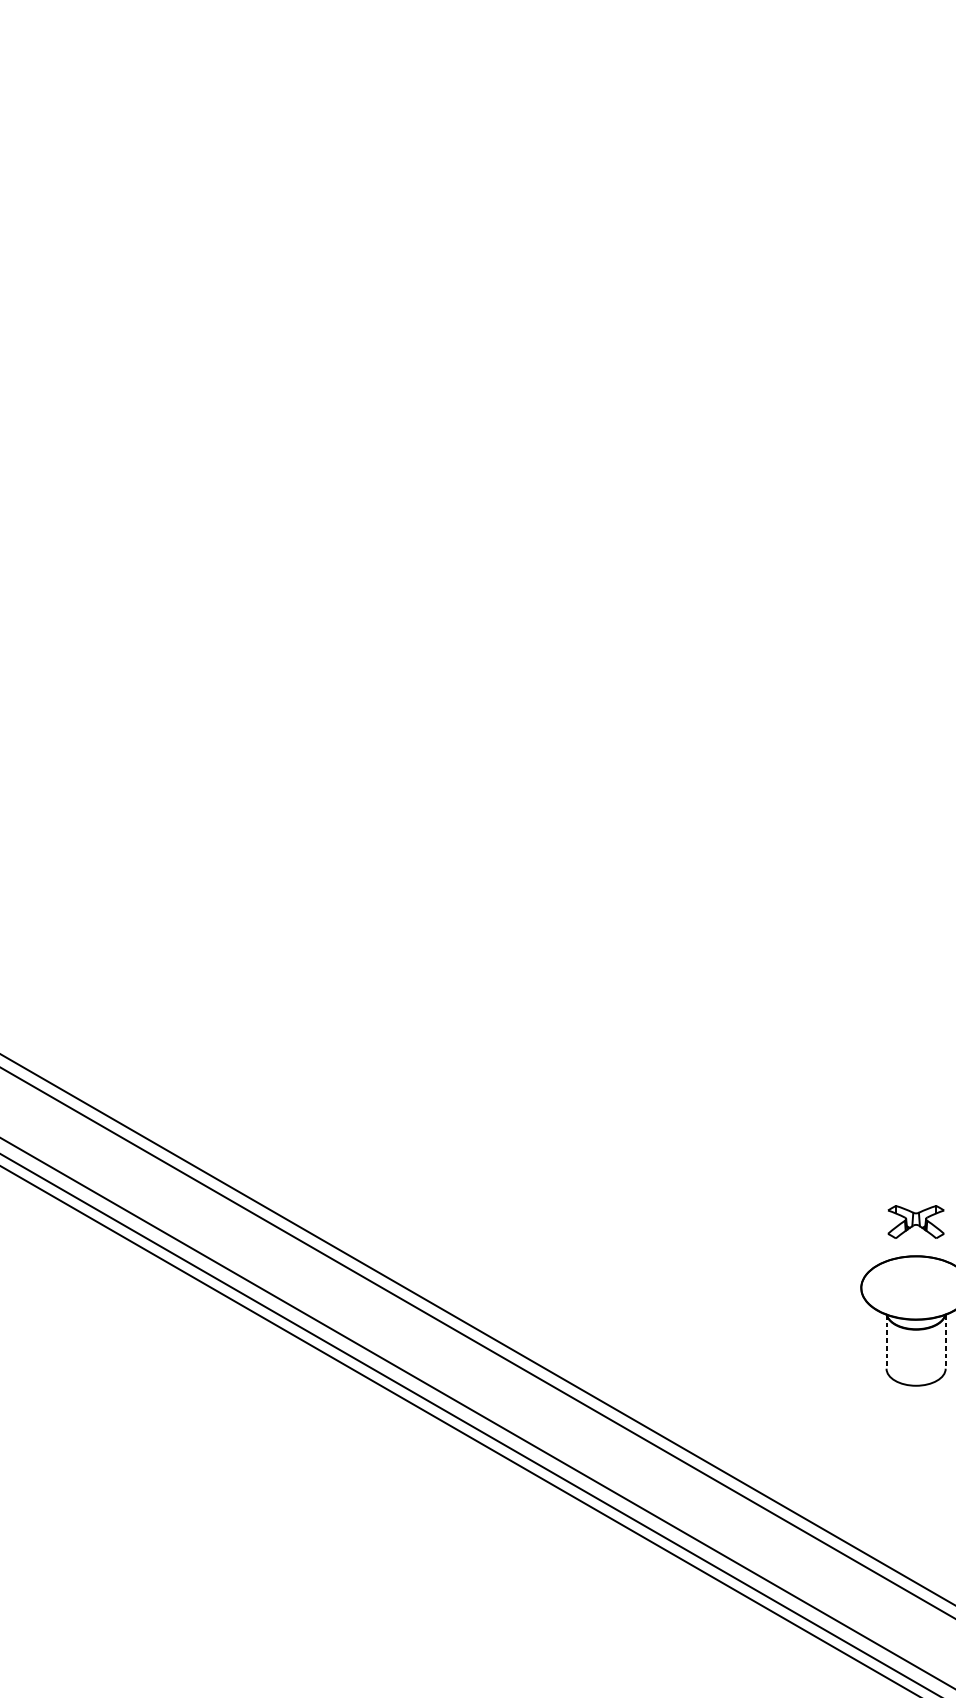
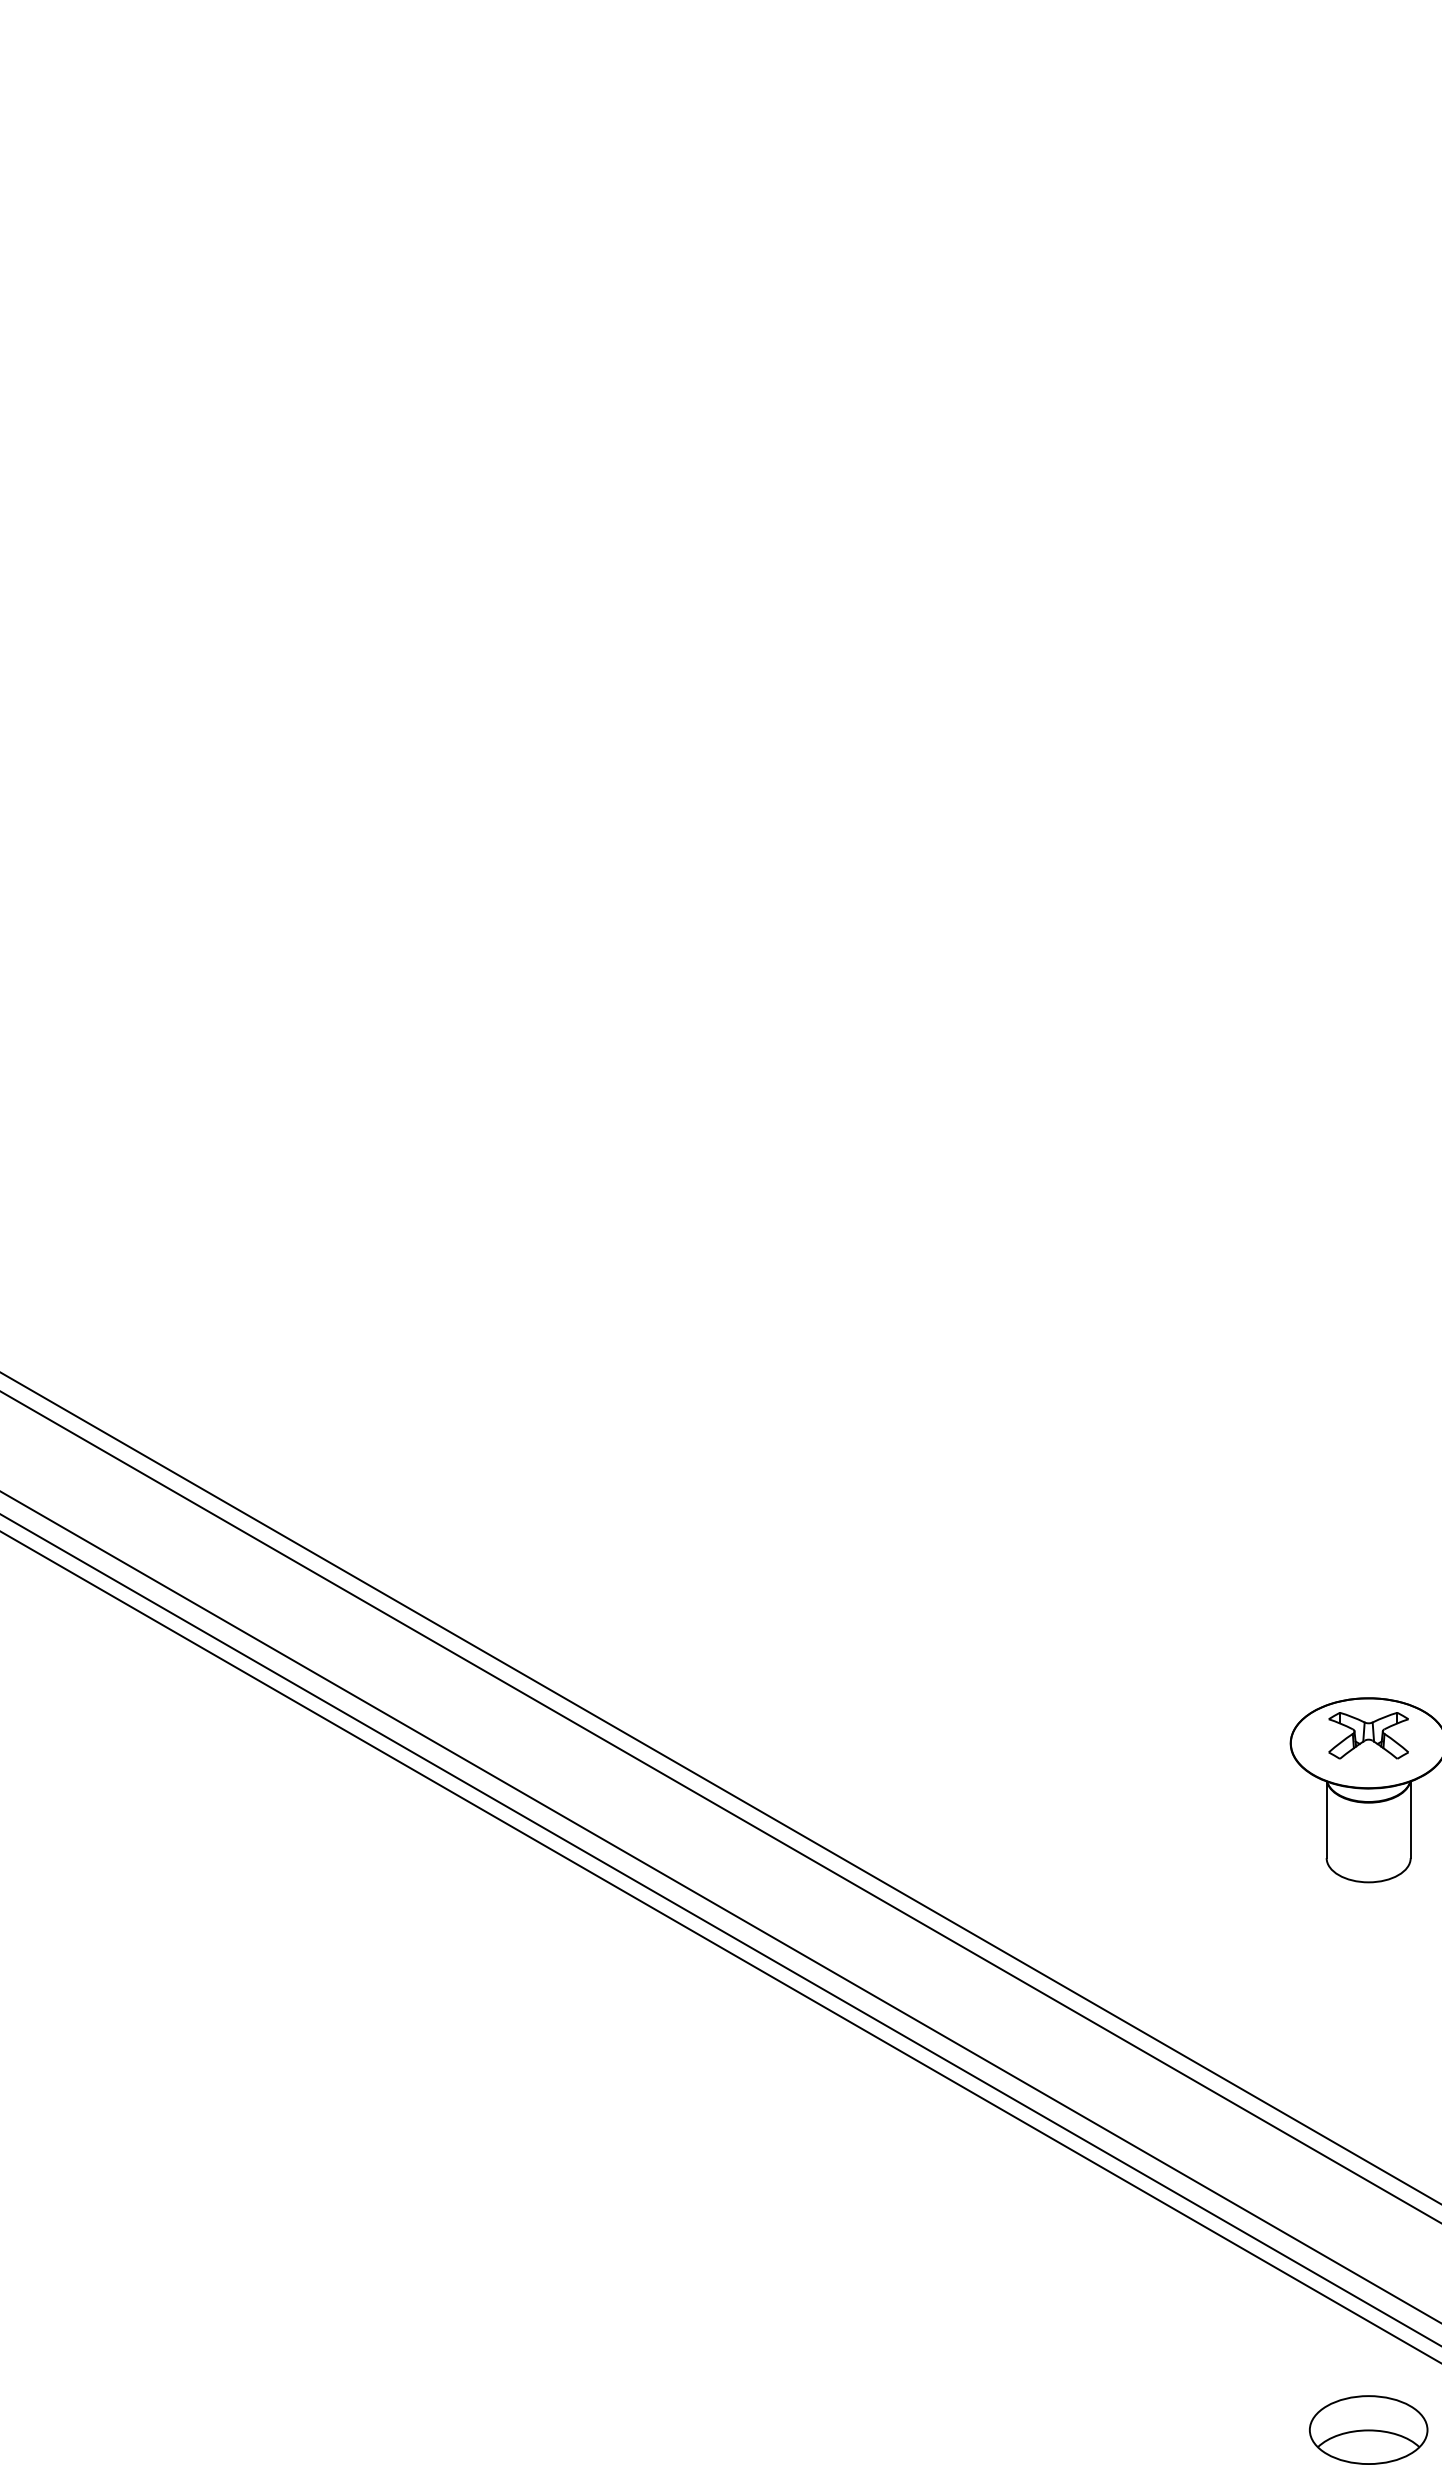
part: (915, 1221) -> (1368, 1735), moved
line: (886, 1342) -> (1326, 1820), dashed -> solid
line: (945, 1342) -> (1410, 1820), dashed -> solid

